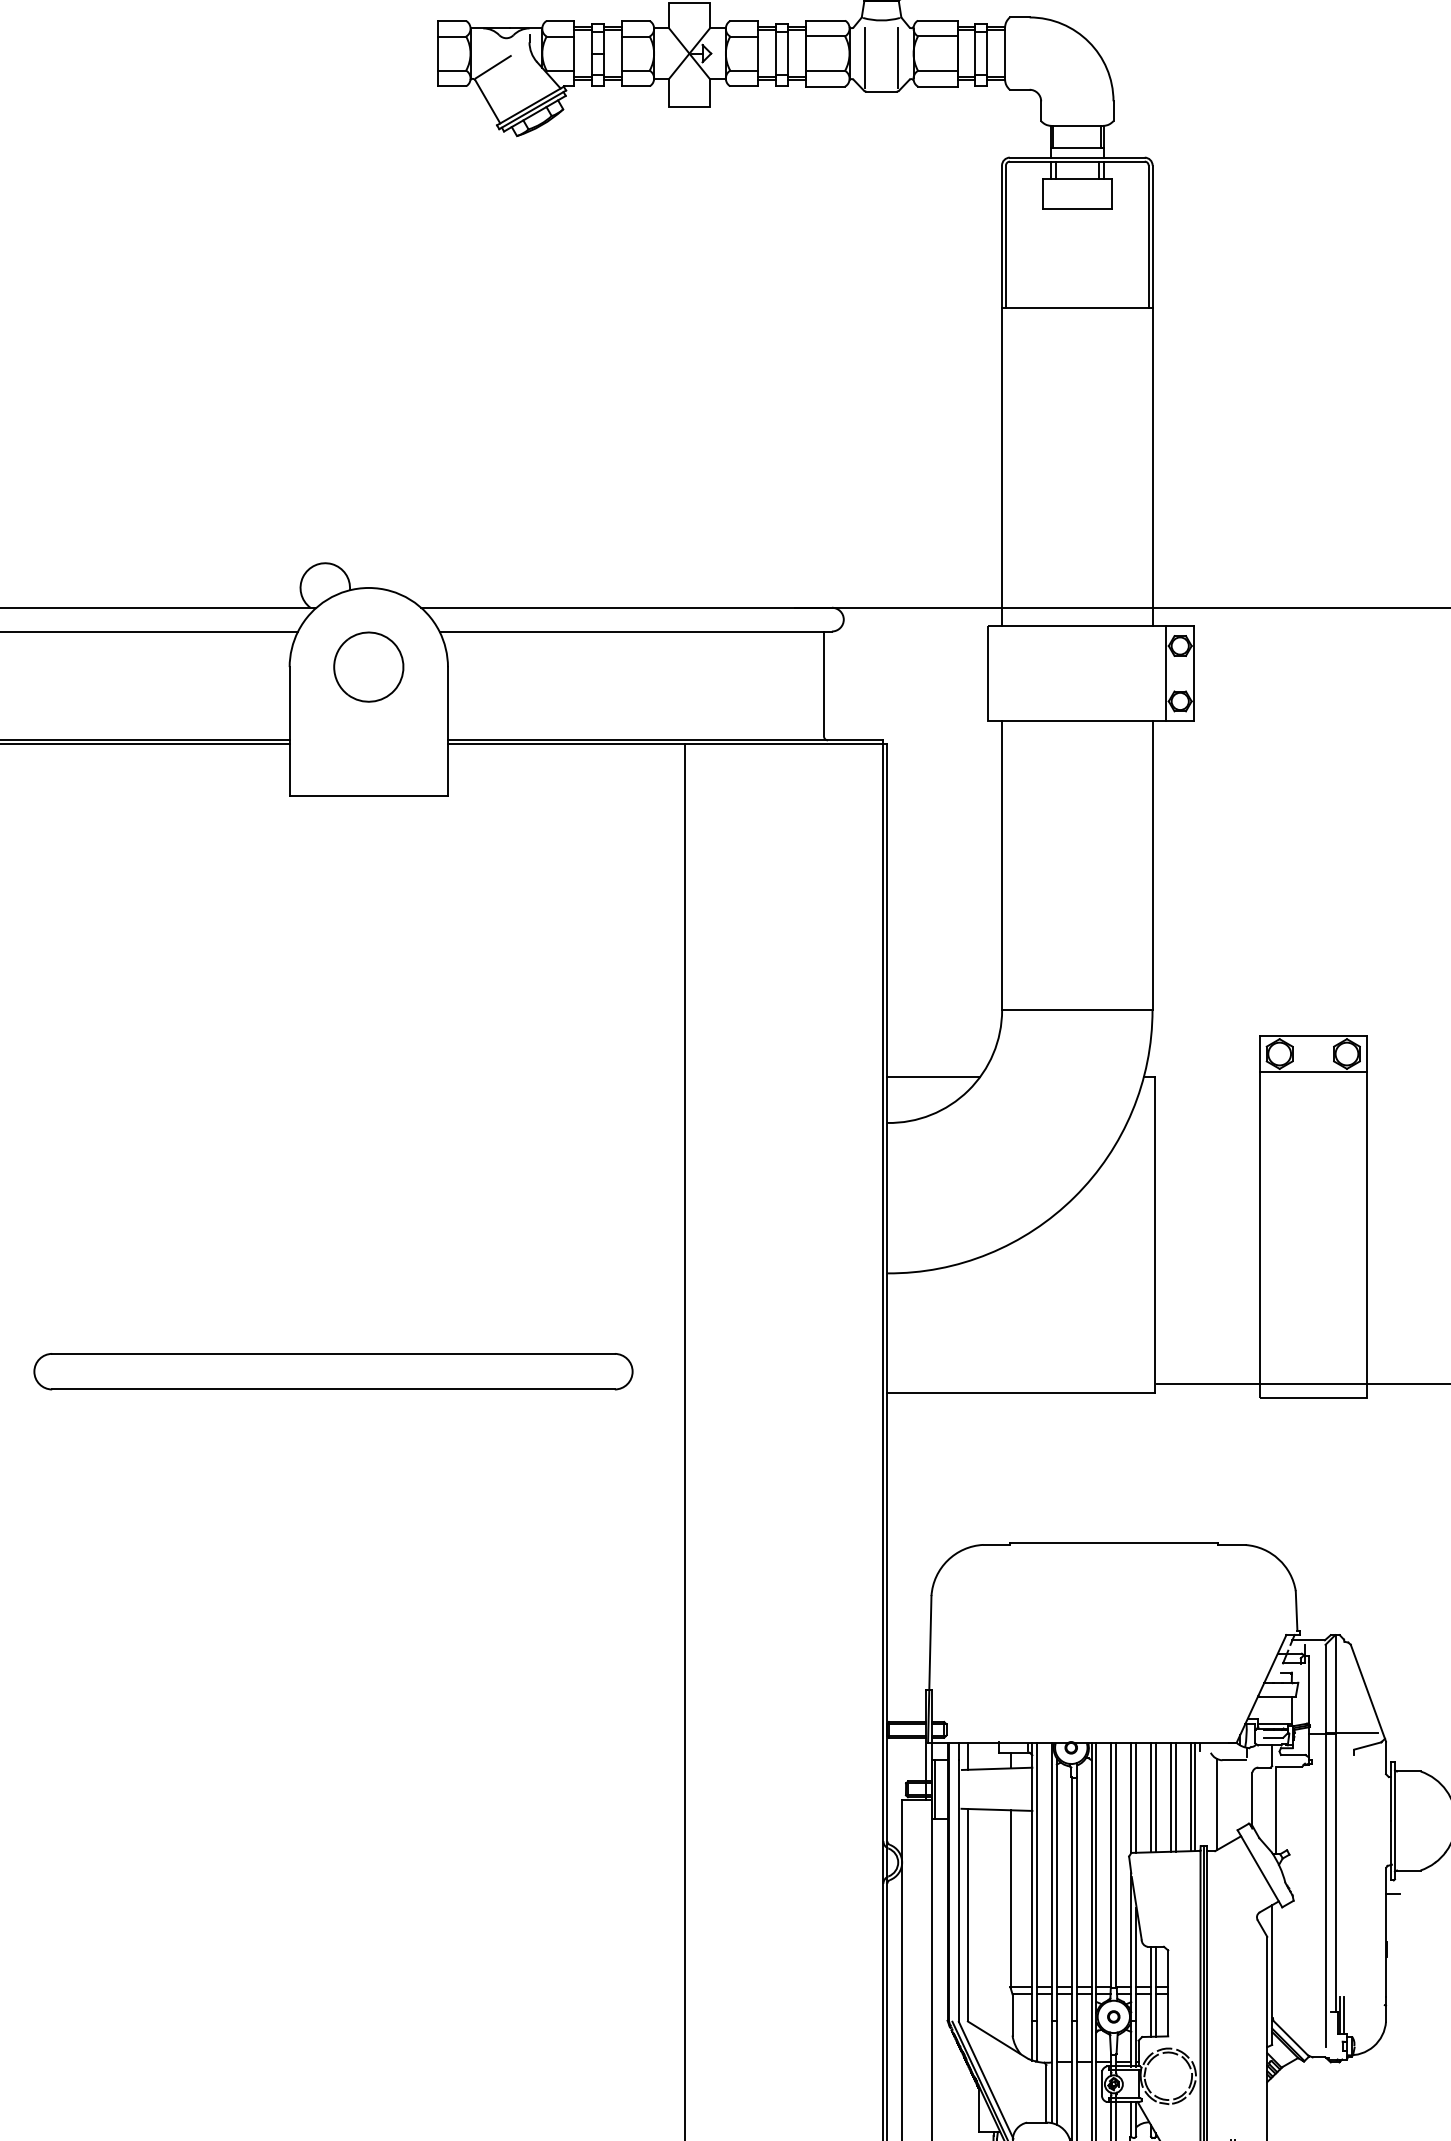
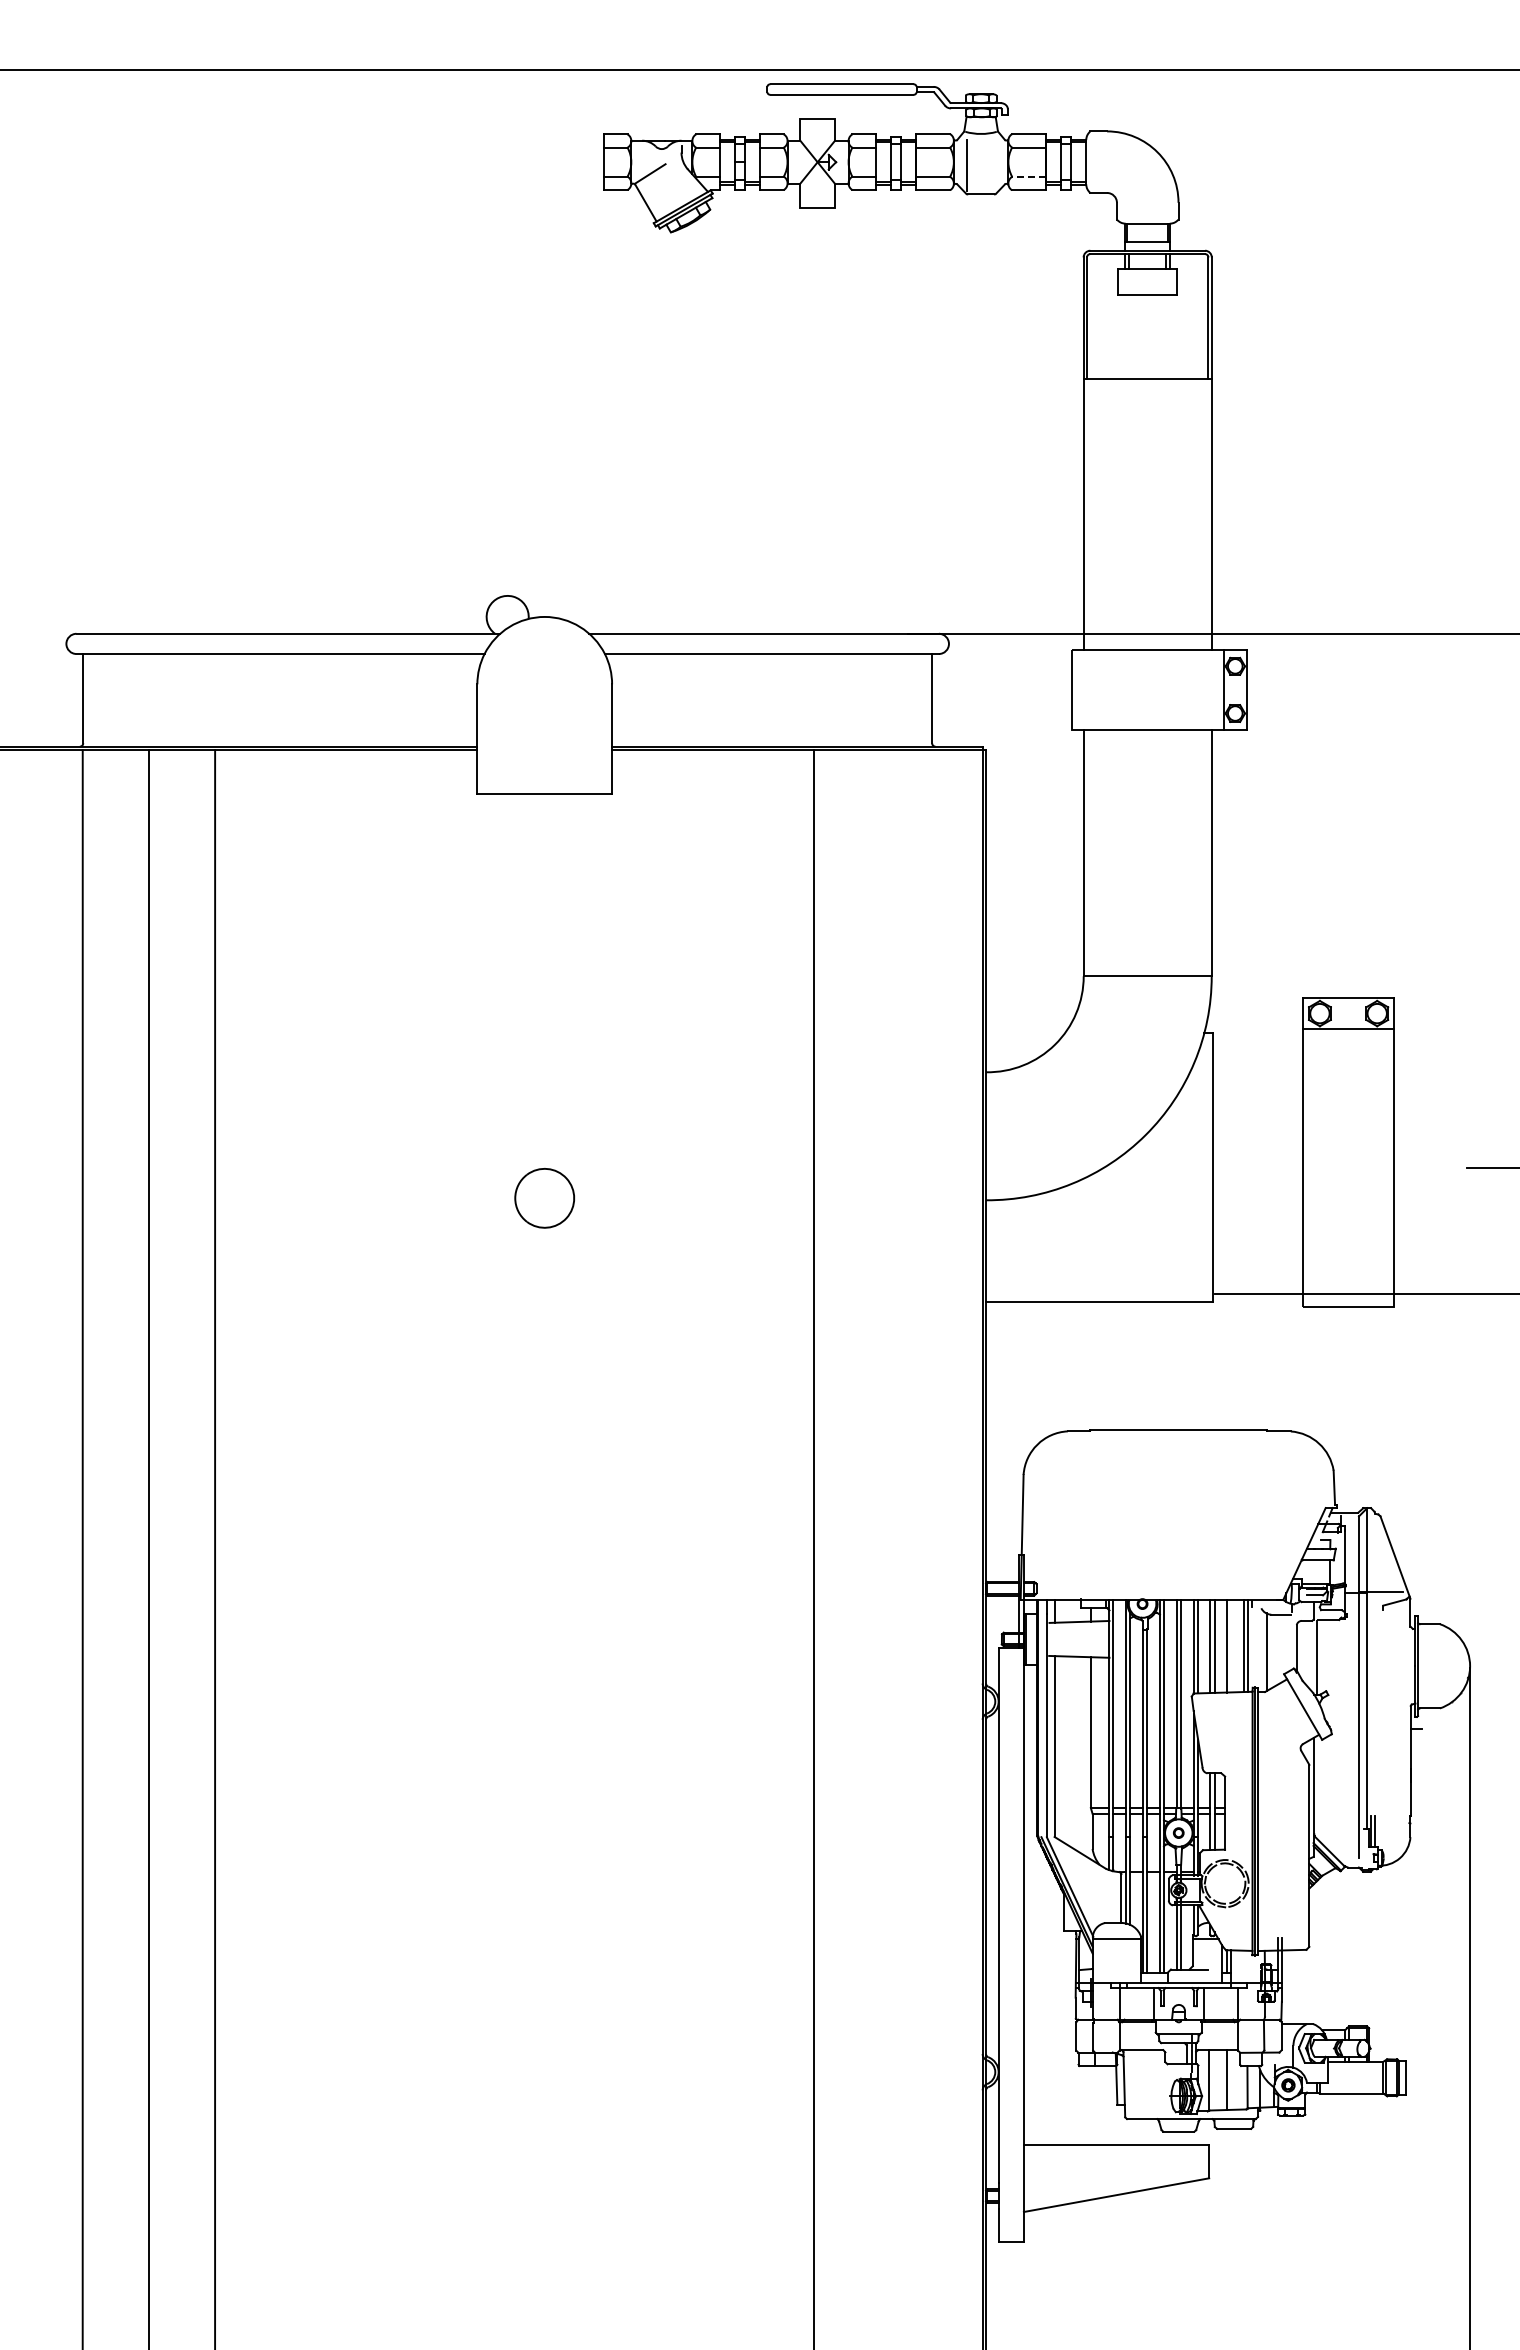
line: (897, 57) -> (994, 165), removed
line: (938, 70) -> (1029, 176), solid -> dashed
part: (368, 667) -> (544, 1198), moved
line: (933, 1076) -> (1025, 1032), removed
part: (333, 1371) -> (514, 1283), removed
line: (1175, 1796) -> (1231, 1645), removed

